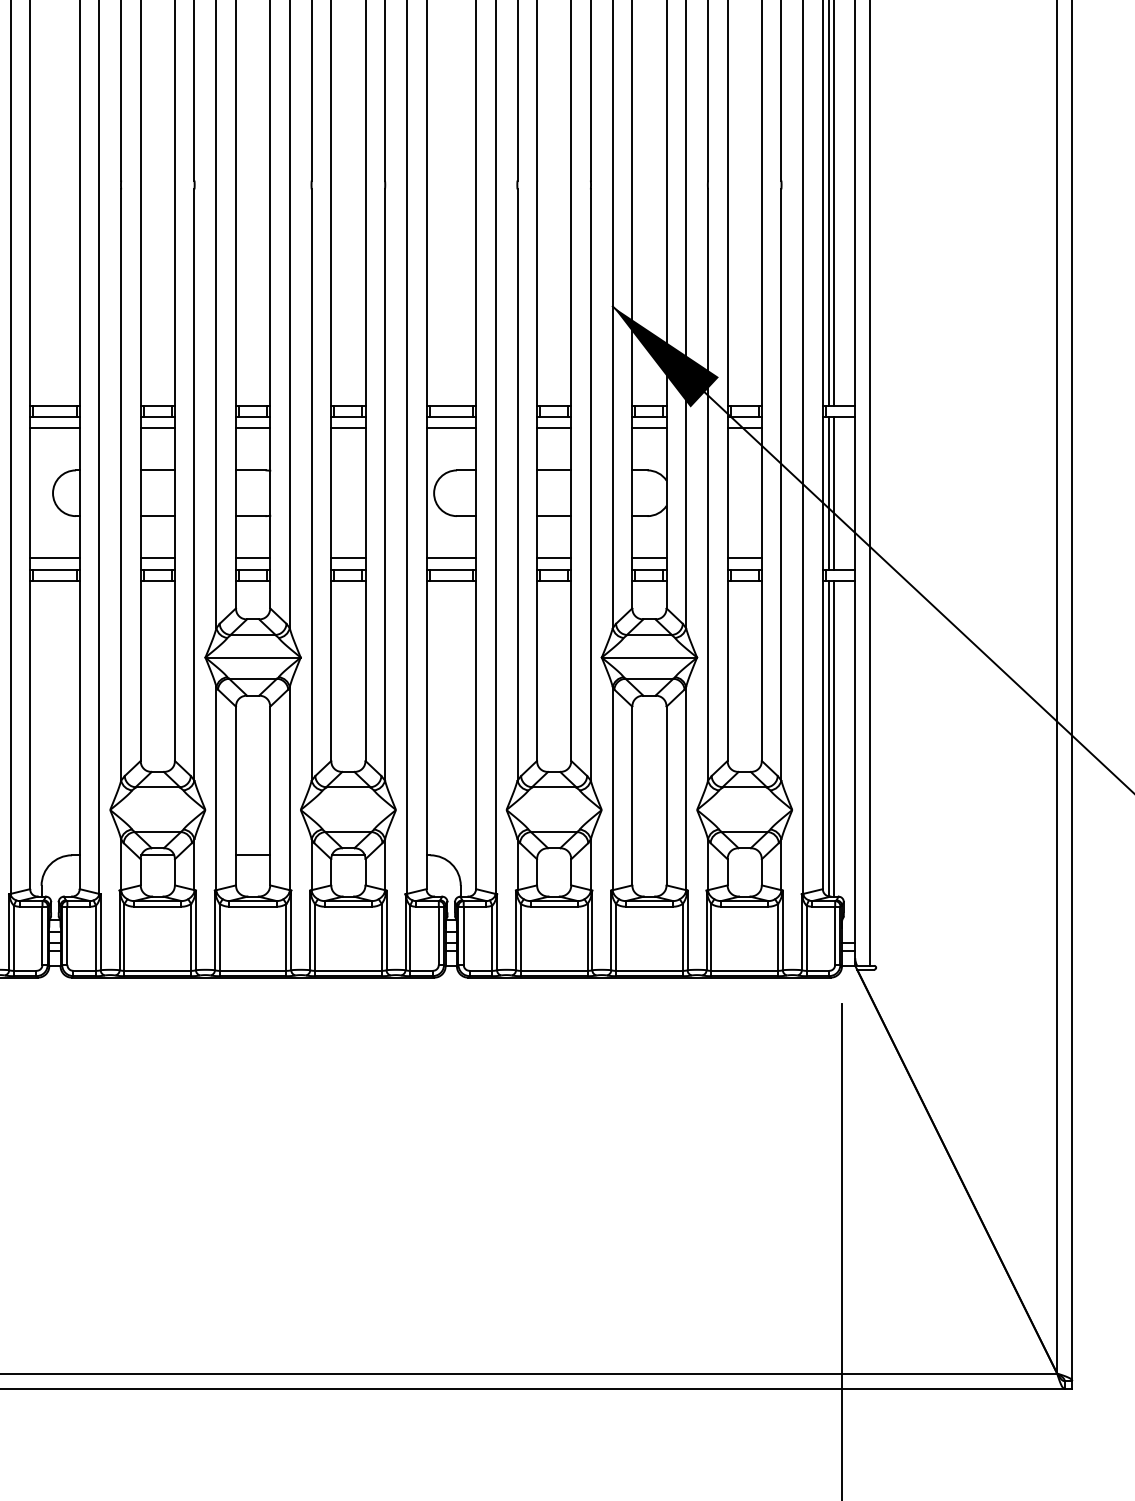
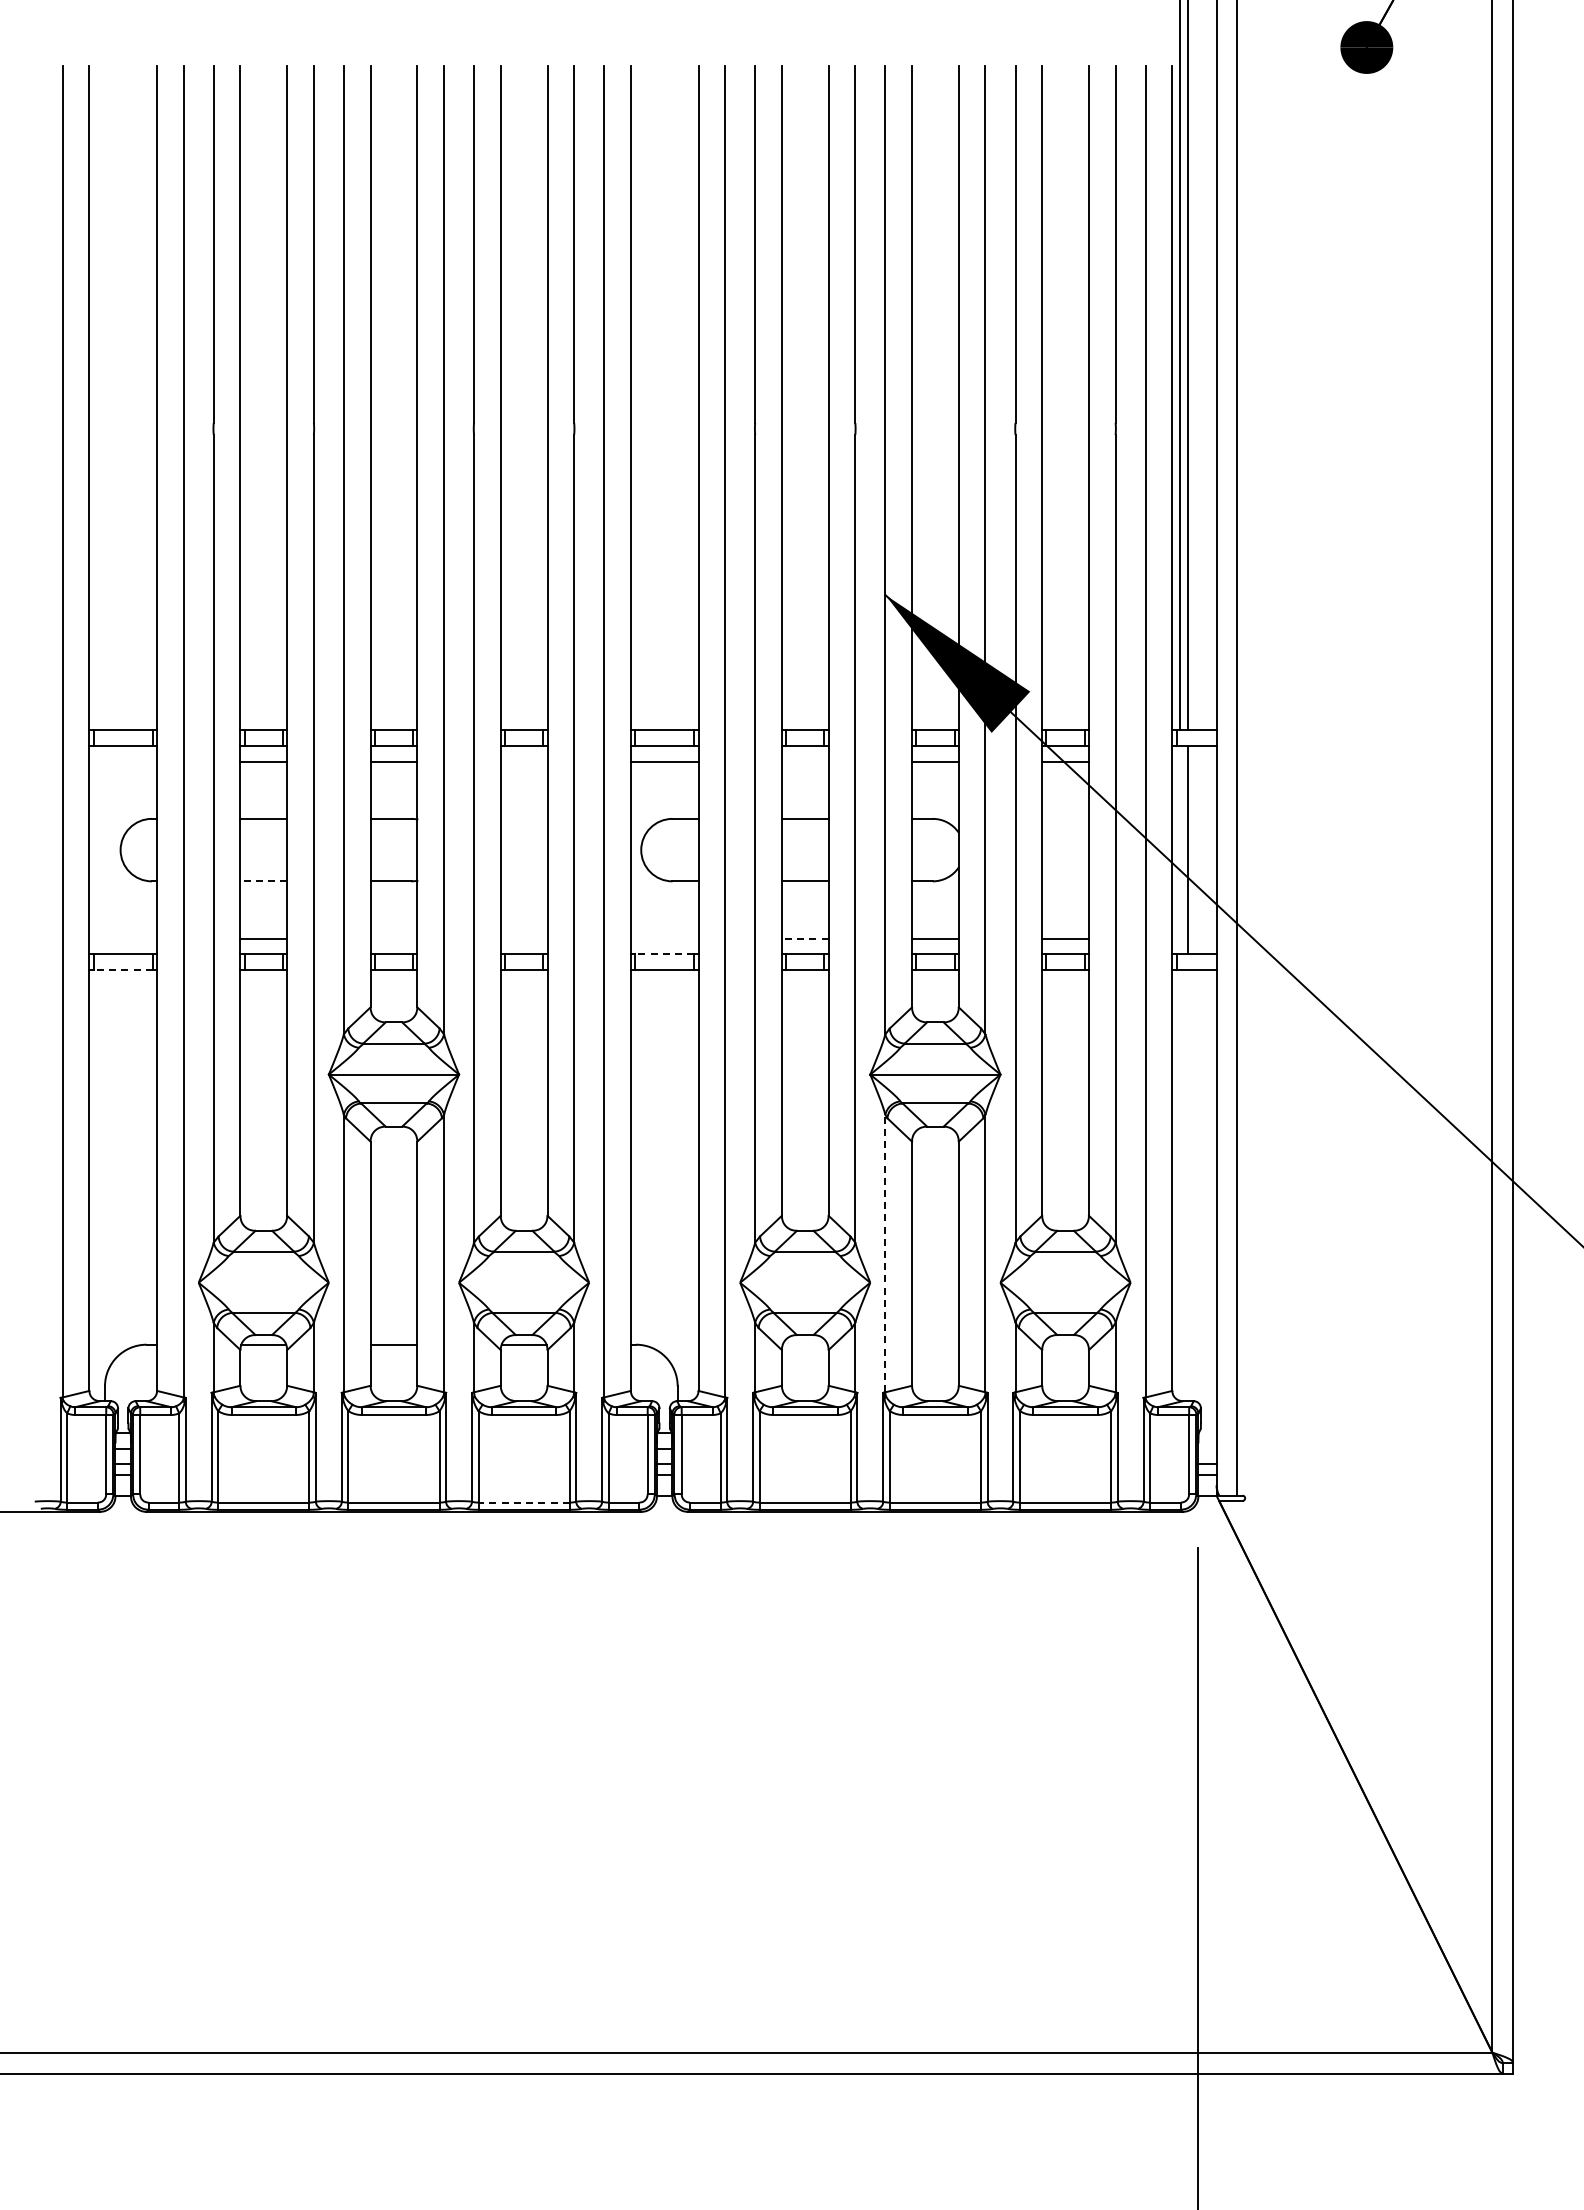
line: (55, 428) -> (123, 761), removed
line: (347, 428) -> (523, 761), removed
line: (553, 428) -> (804, 761), removed
line: (828, 493) -> (1180, 850), removed
line: (157, 516) -> (263, 881), solid -> dashed
line: (55, 557) -> (123, 938), removed
line: (252, 557) -> (393, 938), removed
line: (347, 557) -> (523, 938), removed
line: (451, 557) -> (664, 938), removed
line: (553, 557) -> (804, 938), solid -> dashed
line: (451, 569) -> (664, 954), solid -> dashed
line: (55, 580) -> (123, 969), solid -> dashed
line: (828, 738) -> (1180, 1184), removed
line: (833, 738) -> (1187, 1185), removed
line: (612, 788) -> (885, 1253), solid -> dashed
line: (348, 970) -> (524, 1502), solid -> dashed

